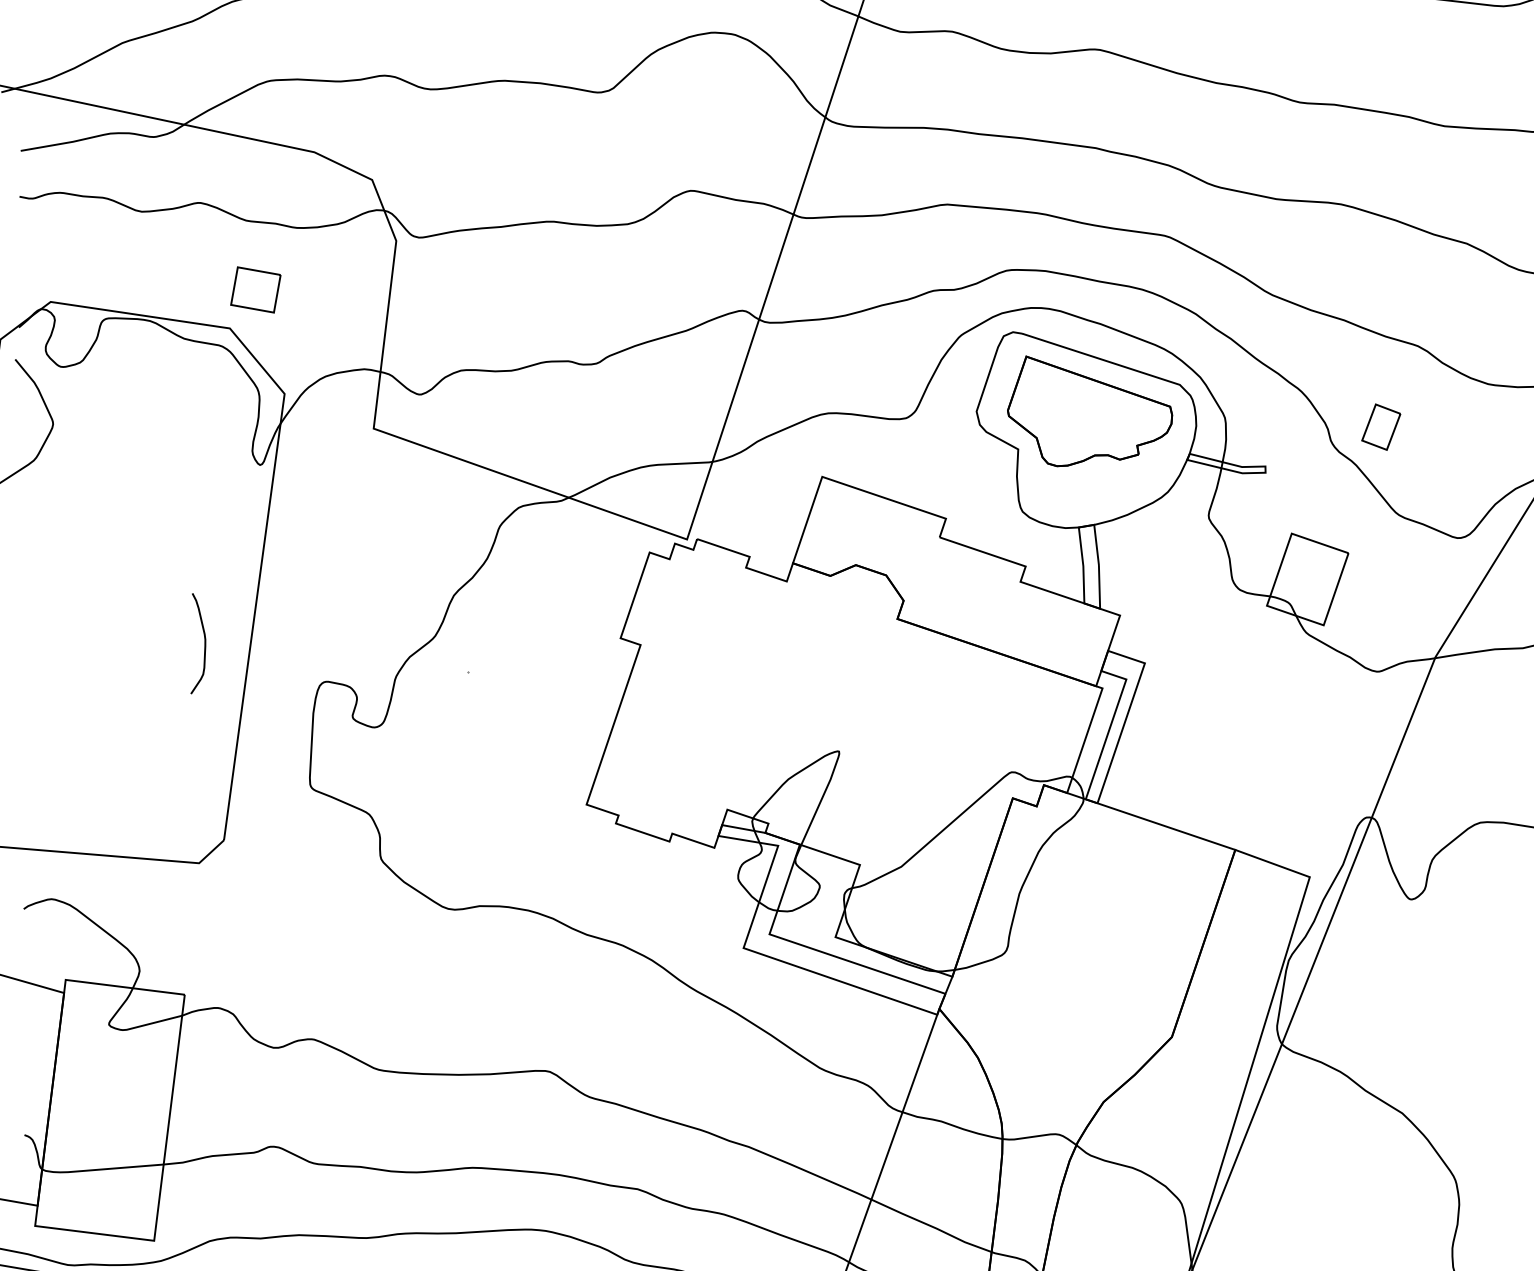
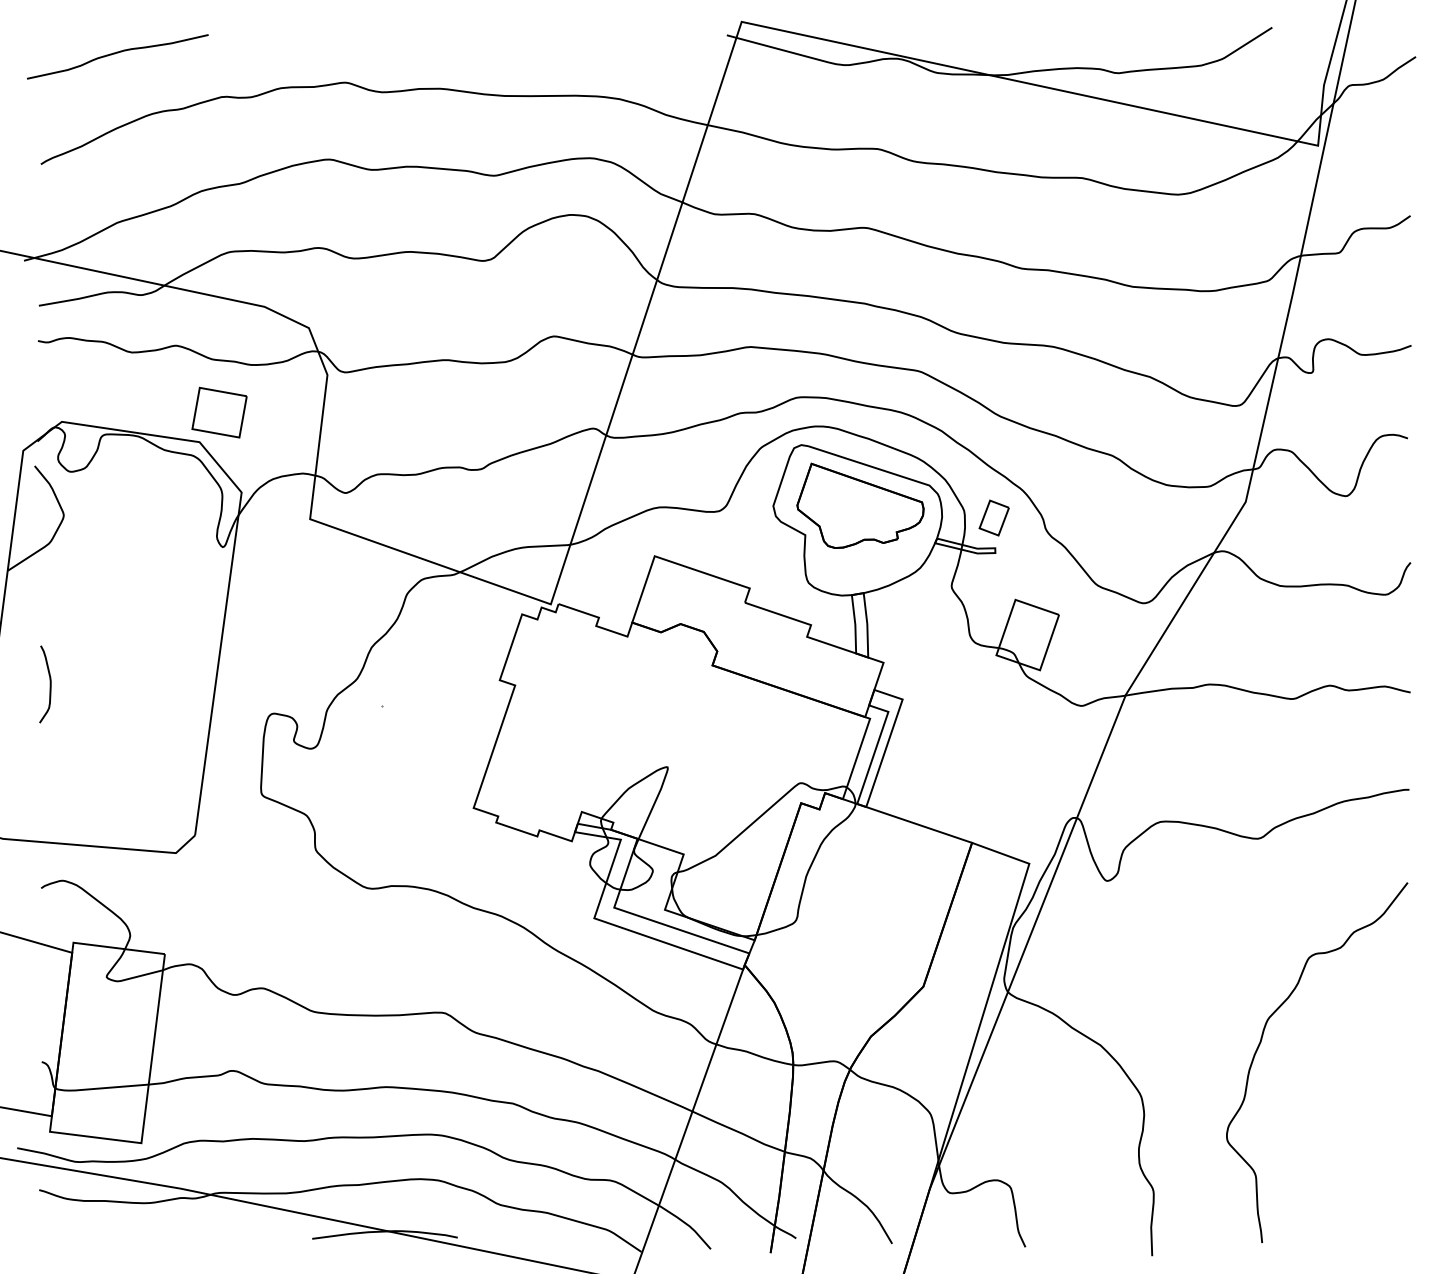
part: (255, 289) -> (219, 412), size x1.43
part: (1380, 426) -> (993, 517), moved
curve: (203, 643) -> (49, 684), moved

